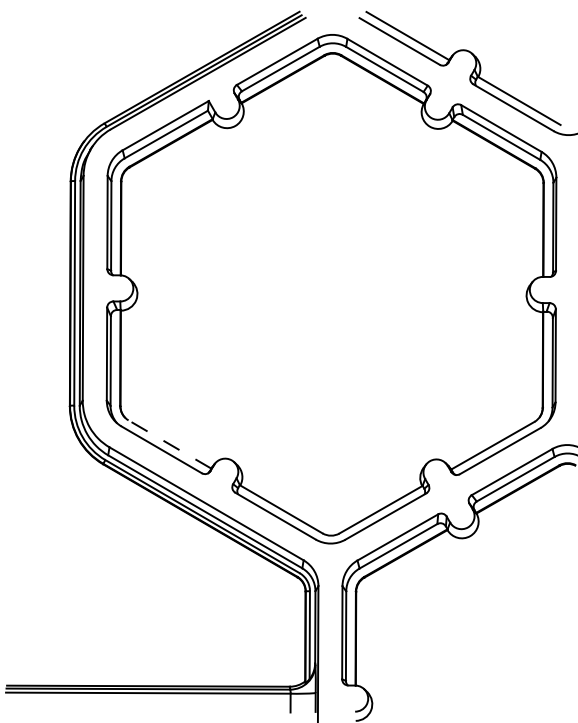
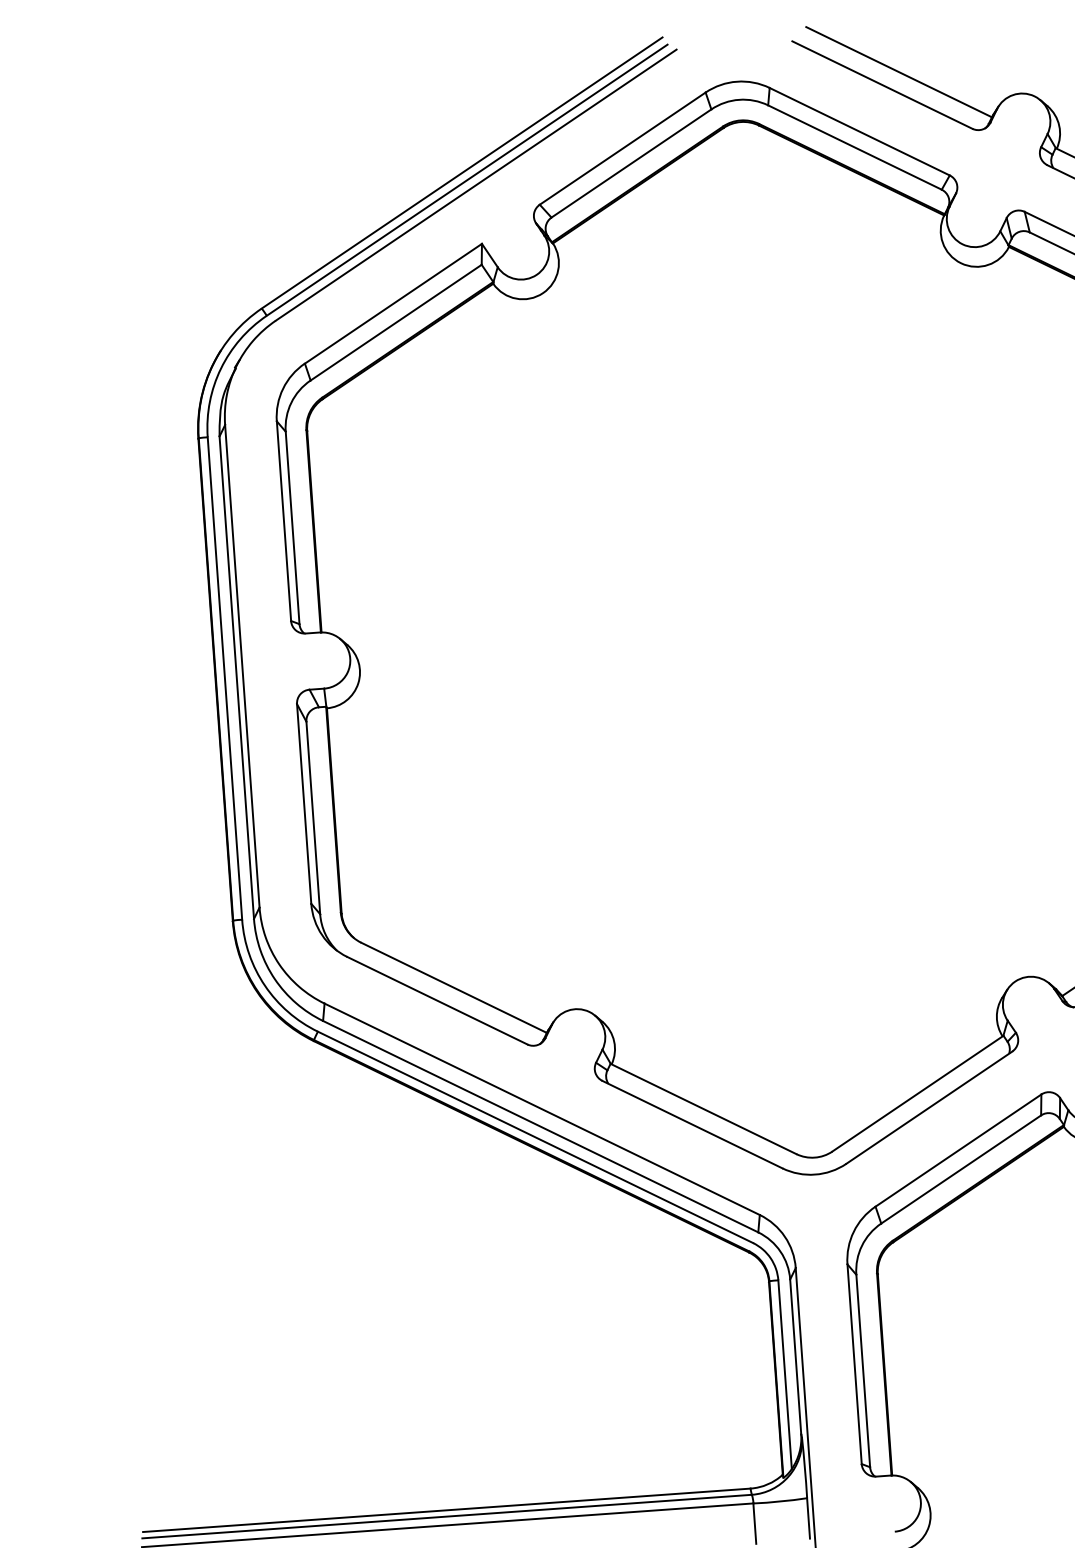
line: (169, 444) -> (452, 987), dashed -> solid

